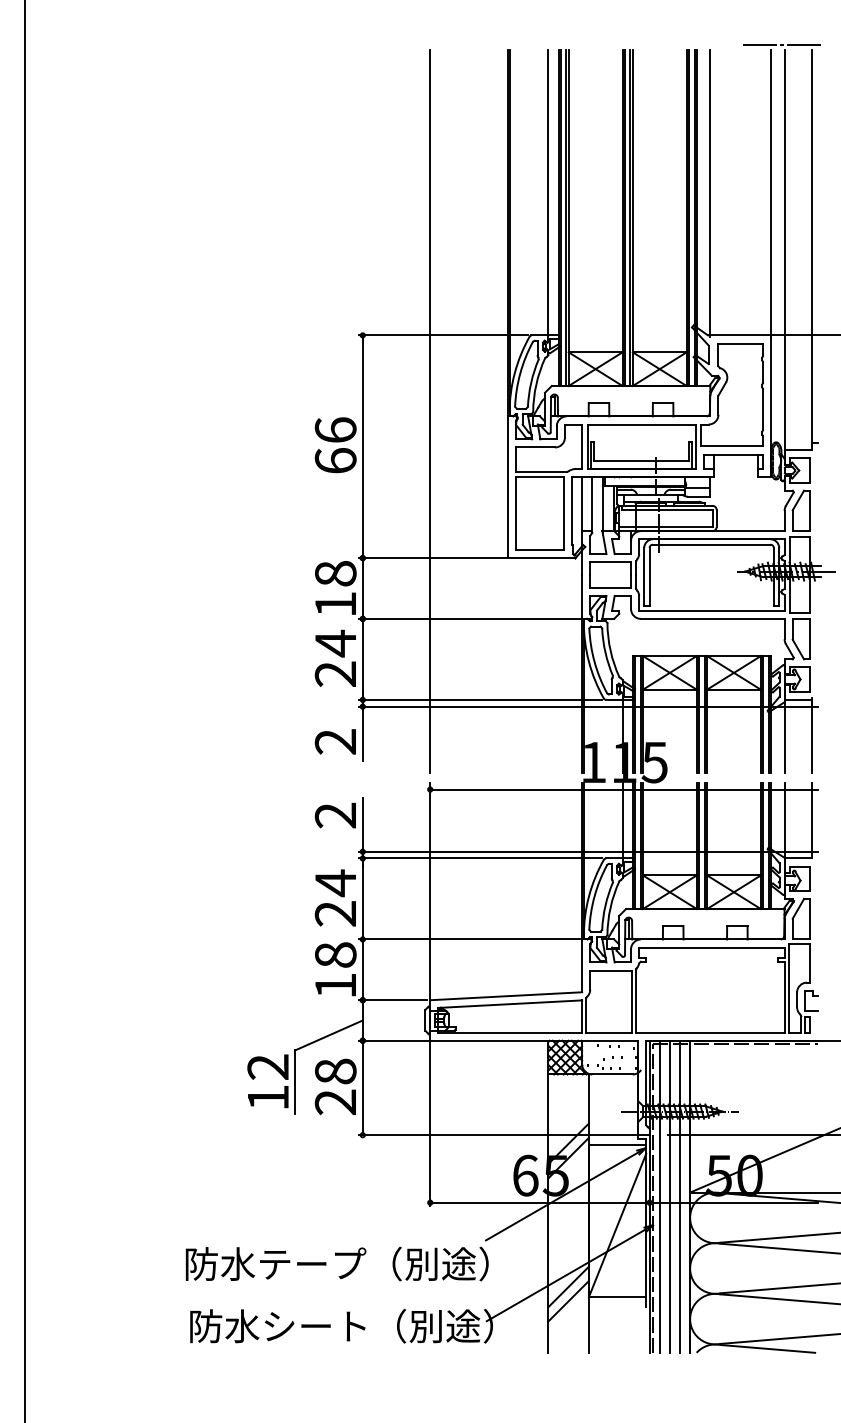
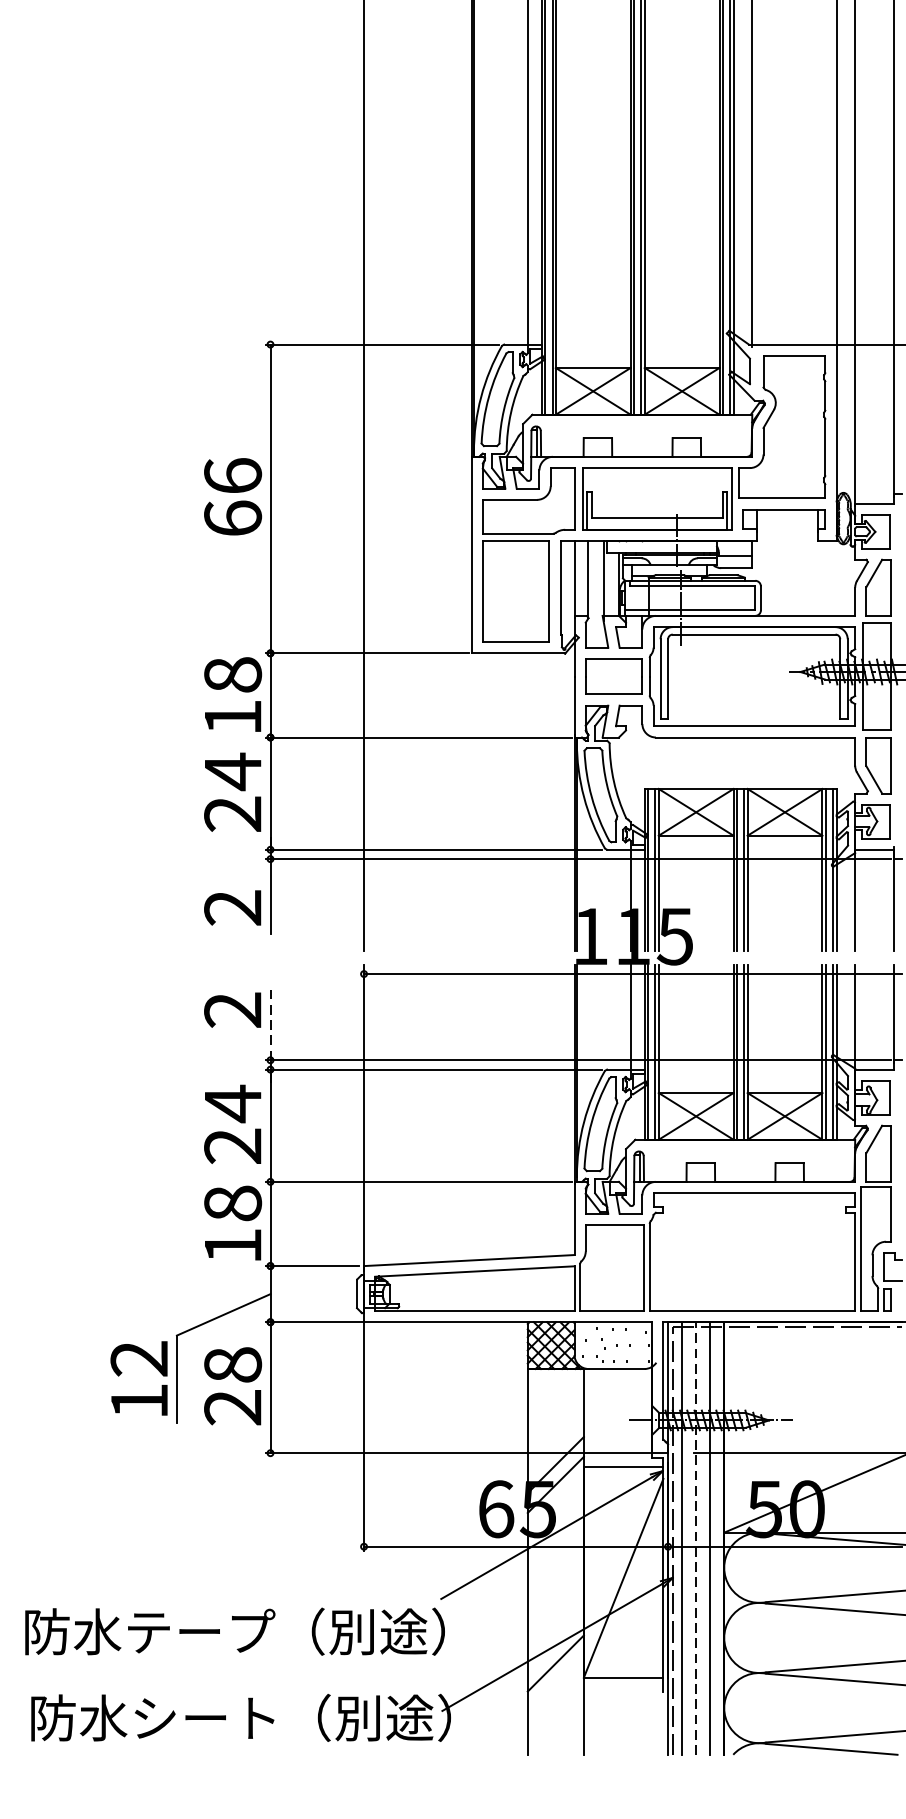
line: (362, 824) -> (270, 1022), solid -> dashed
line: (669, 1196) -> (695, 1538), solid -> dashed
line: (568, 1301) -> (555, 1683), removed

